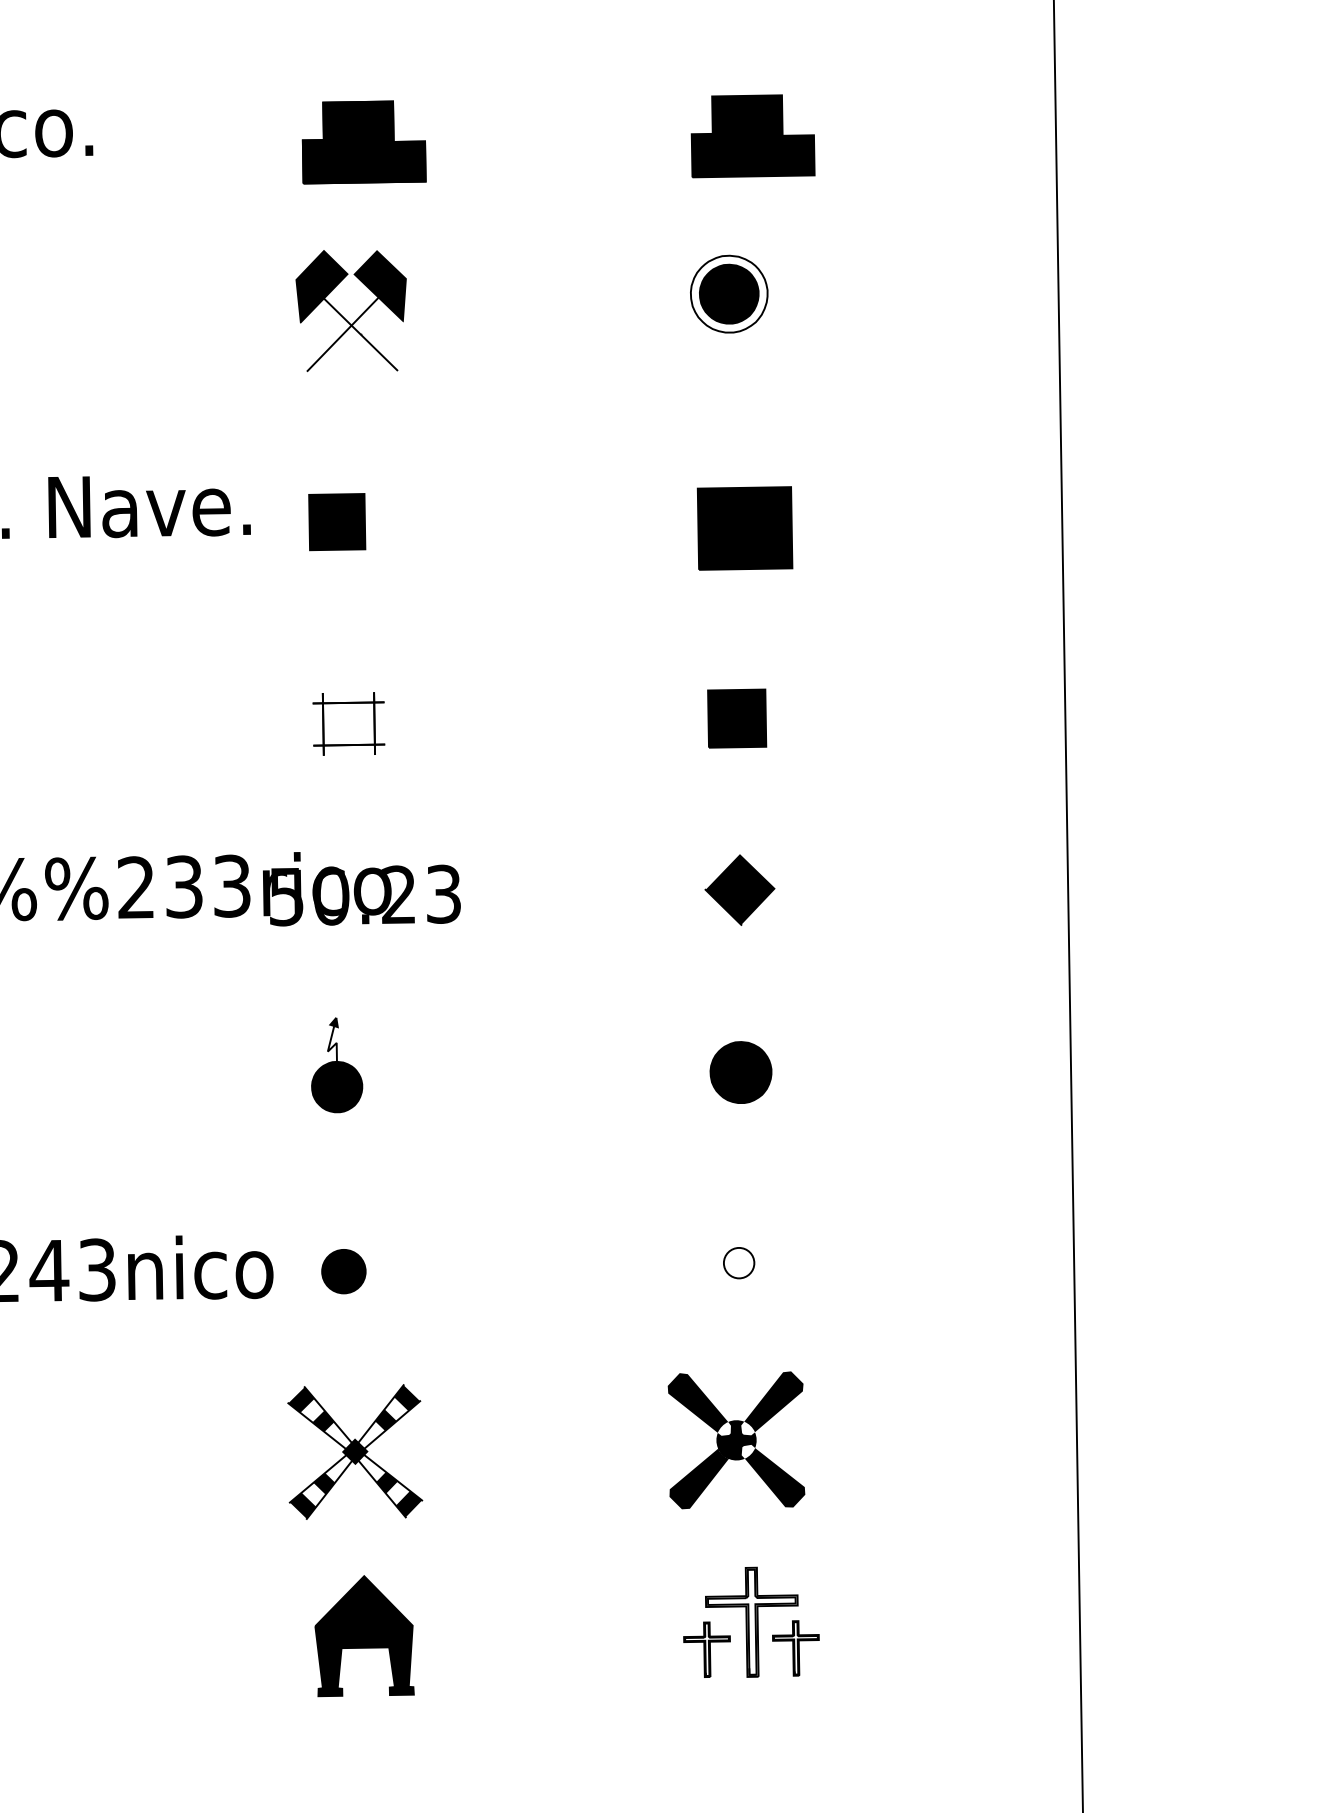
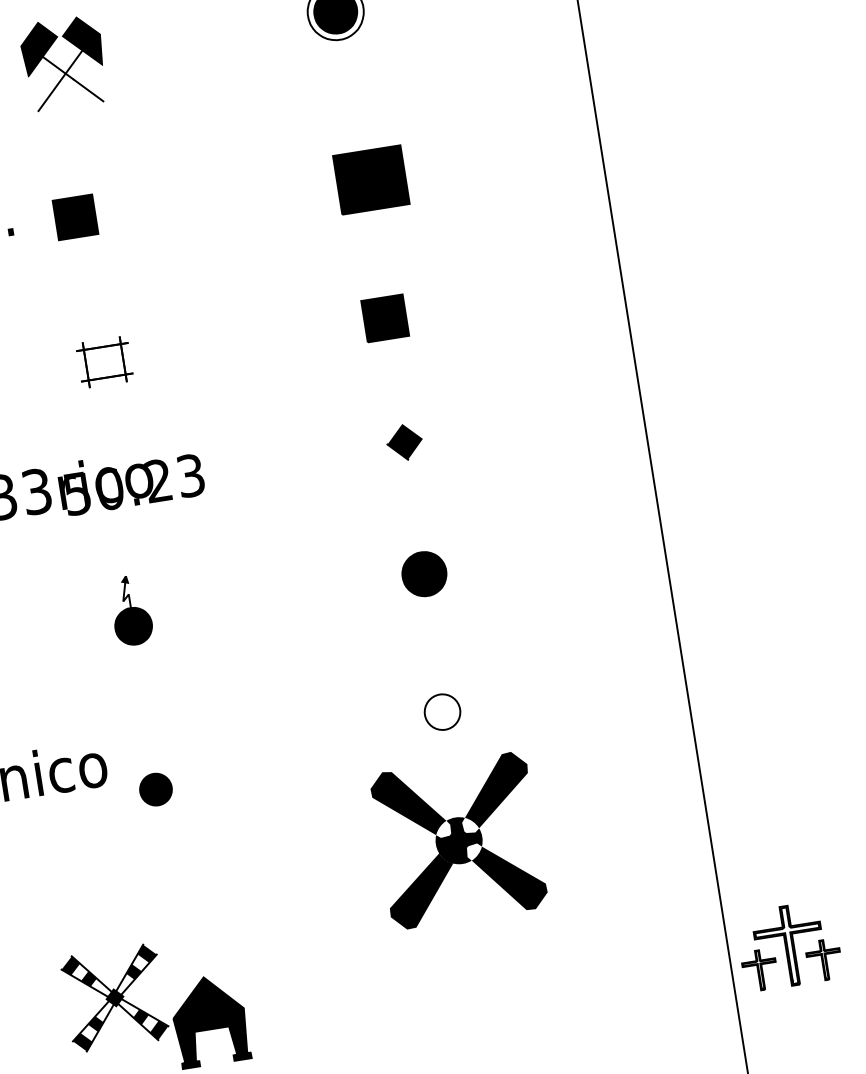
part: (739, 889) -> (404, 441), size x0.7
part: (739, 1263) -> (443, 712), size x1.6
part: (343, 1271) -> (155, 789), moved
part: (736, 1440) -> (459, 840), size x1.6
part: (355, 1451) -> (115, 997), moved
part: (751, 1621) -> (789, 945), moved

